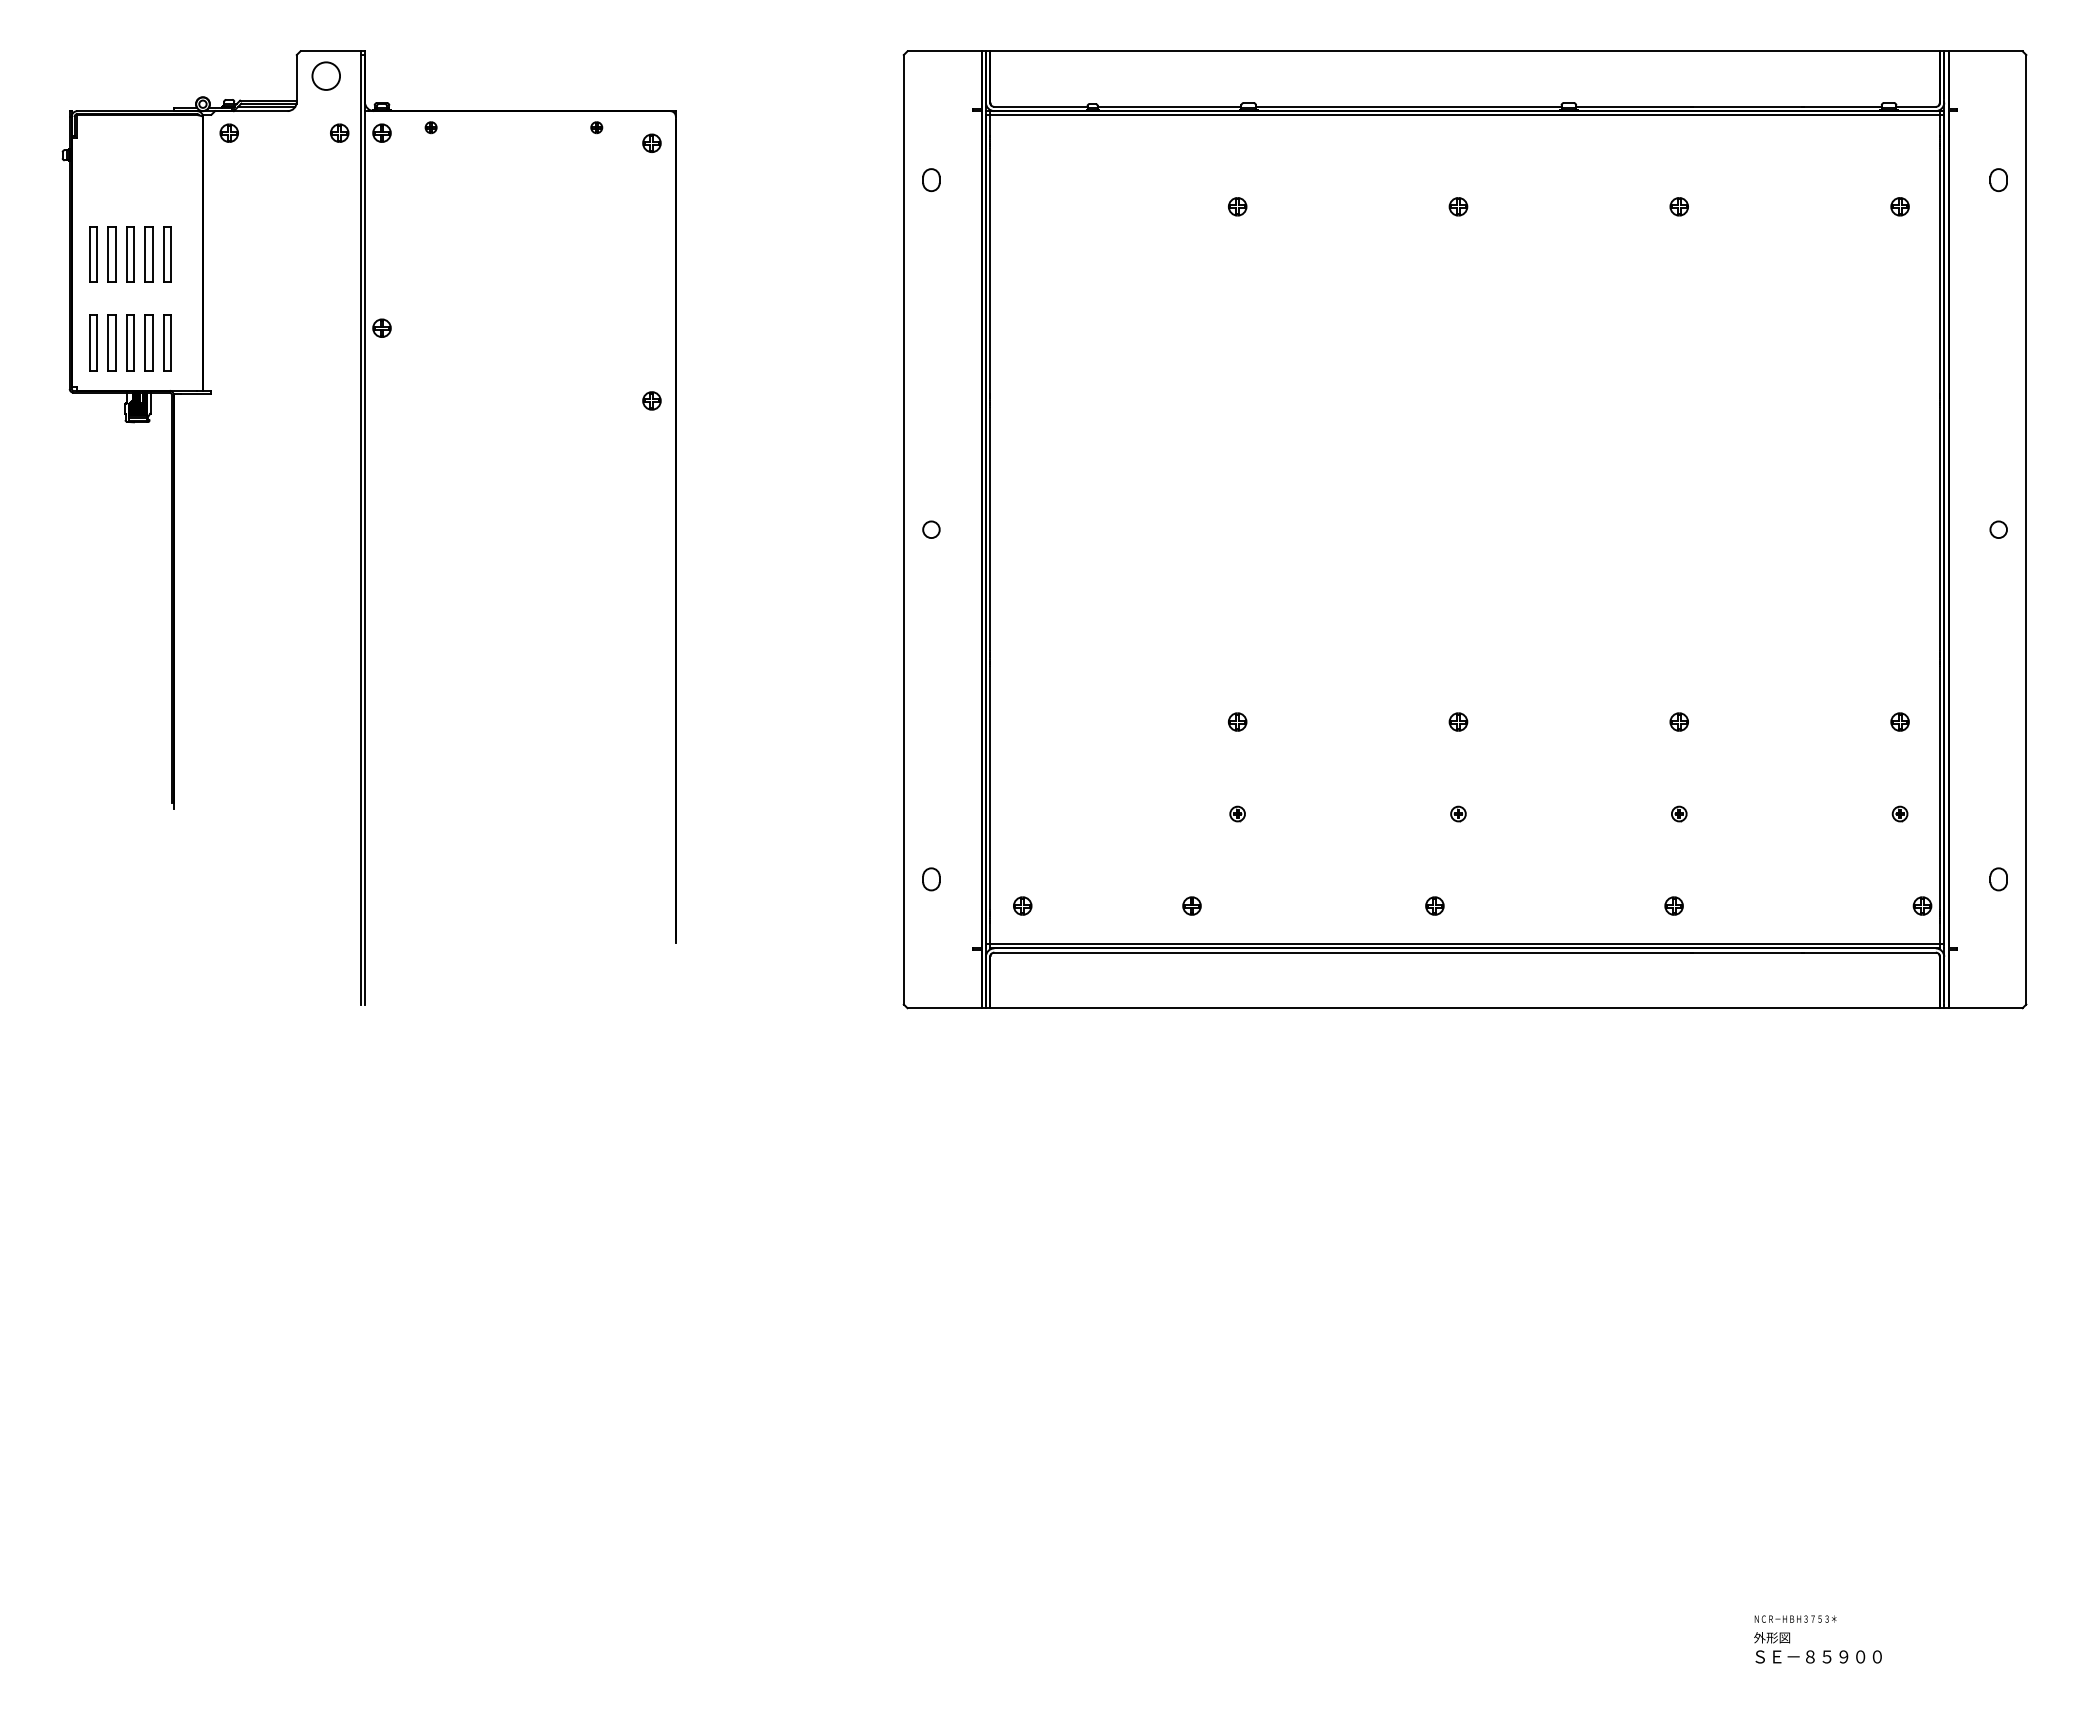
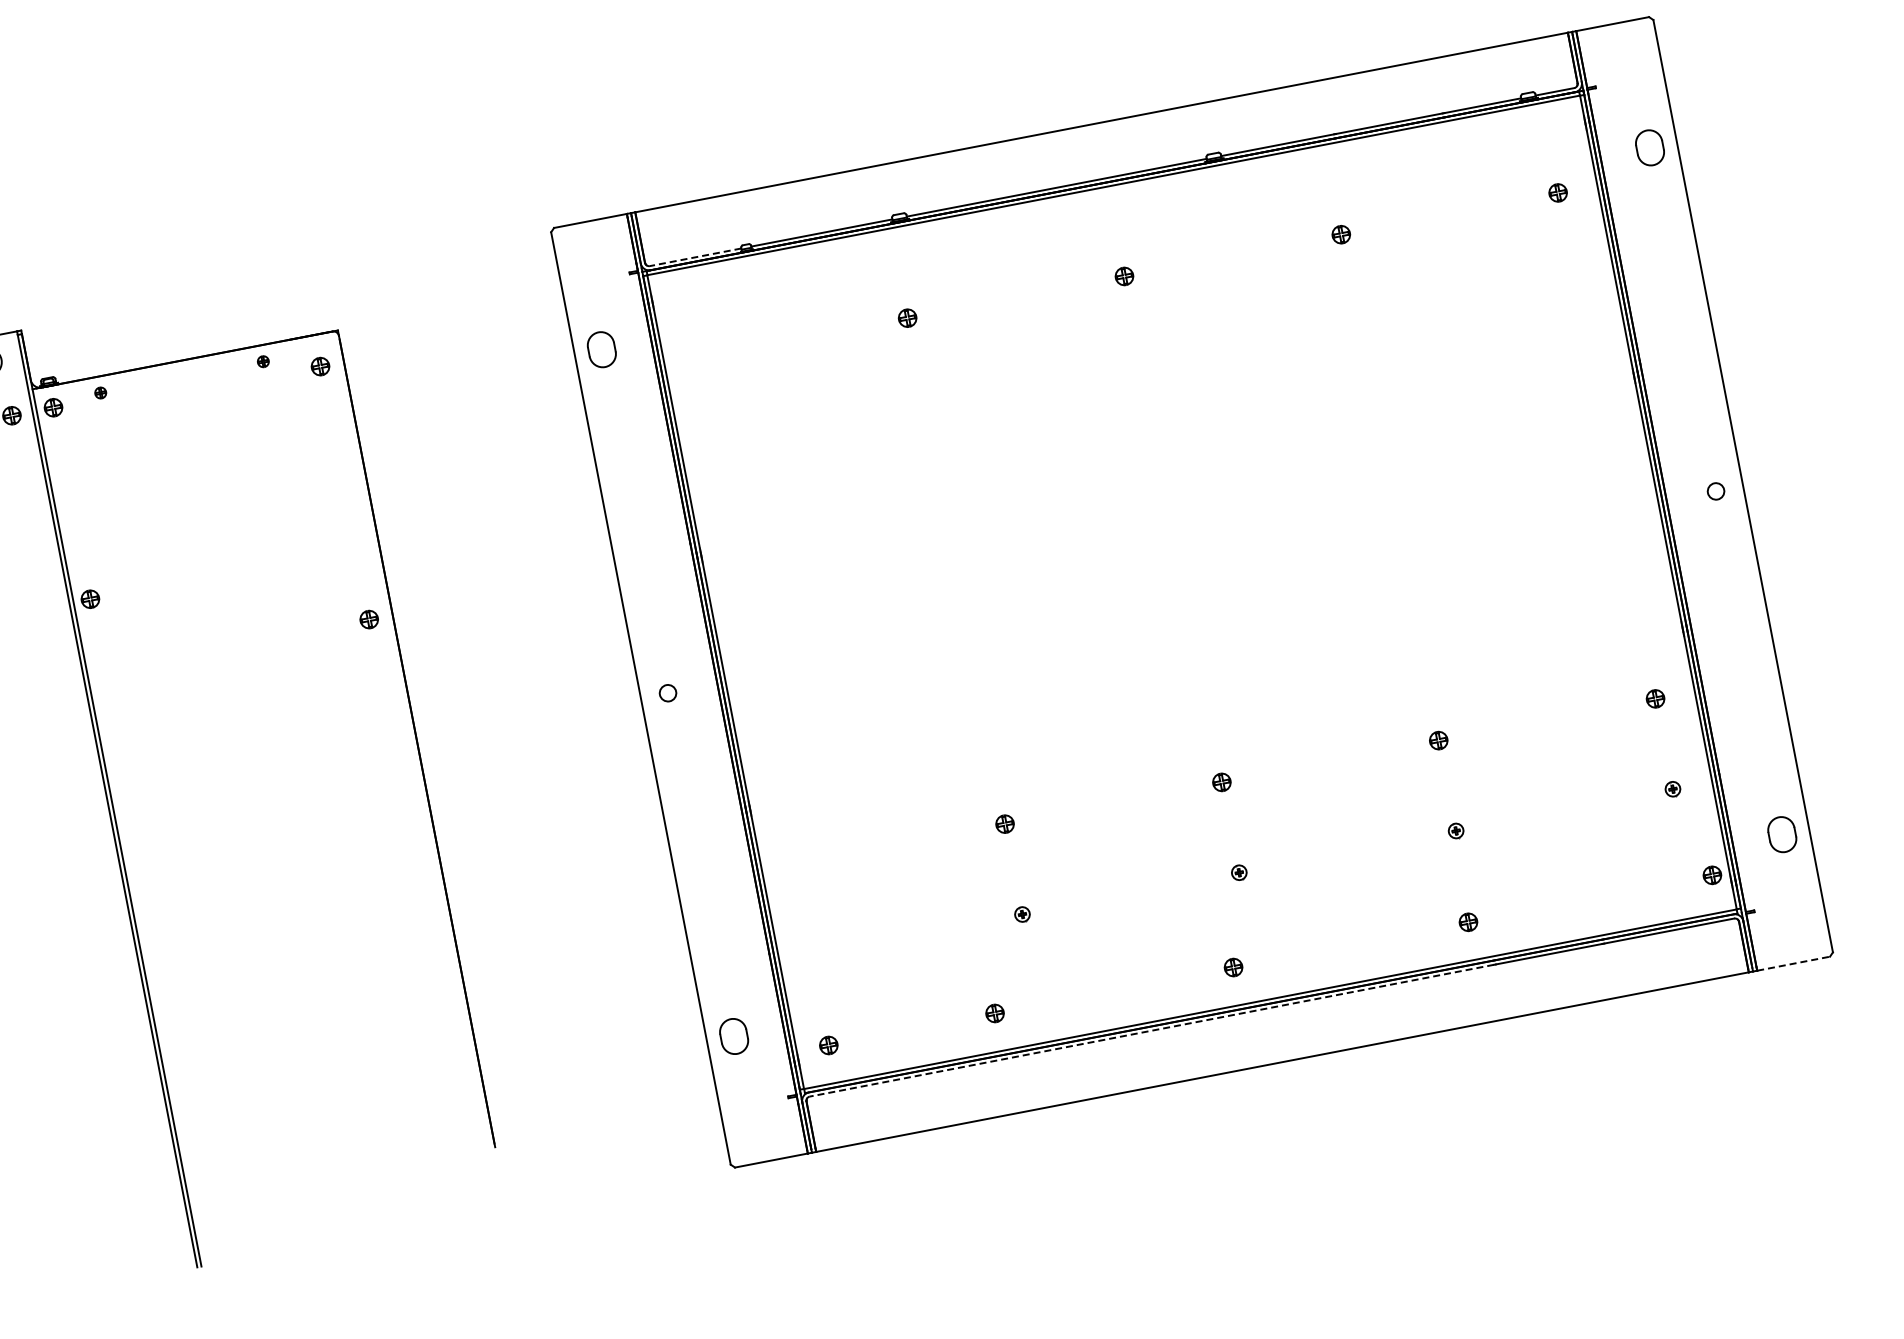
line: (1040, 106) -> (695, 256), solid -> dashed
part: (931, 180) -> (602, 350), size x1.6
part: (1998, 180) -> (1649, 148), size x1.6
part: (931, 879) -> (734, 1036), size x1.6
part: (1998, 879) -> (1781, 834), size x1.6
line: (1342, 952) -> (1151, 1030), solid -> dashed
line: (1986, 1008) -> (1794, 963), solid -> dashed

